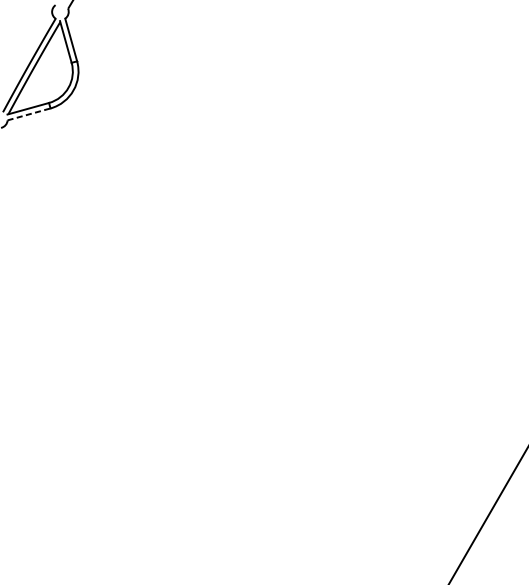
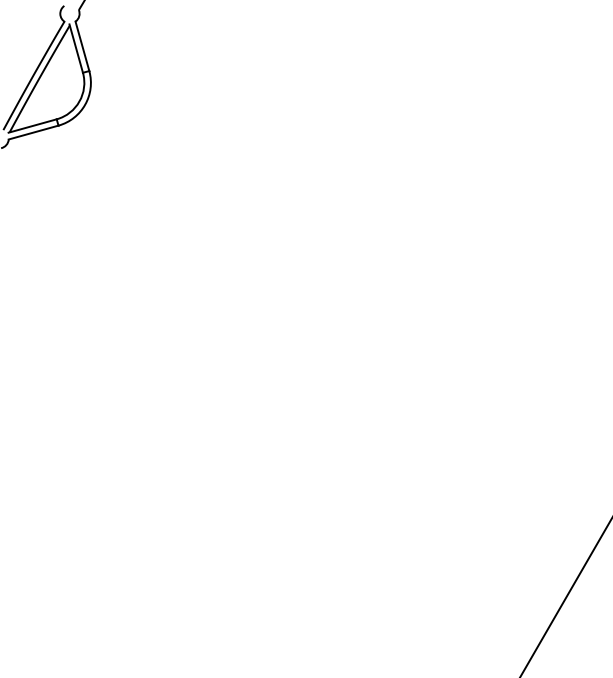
line: (28, 114) -> (33, 132), dashed -> solid

